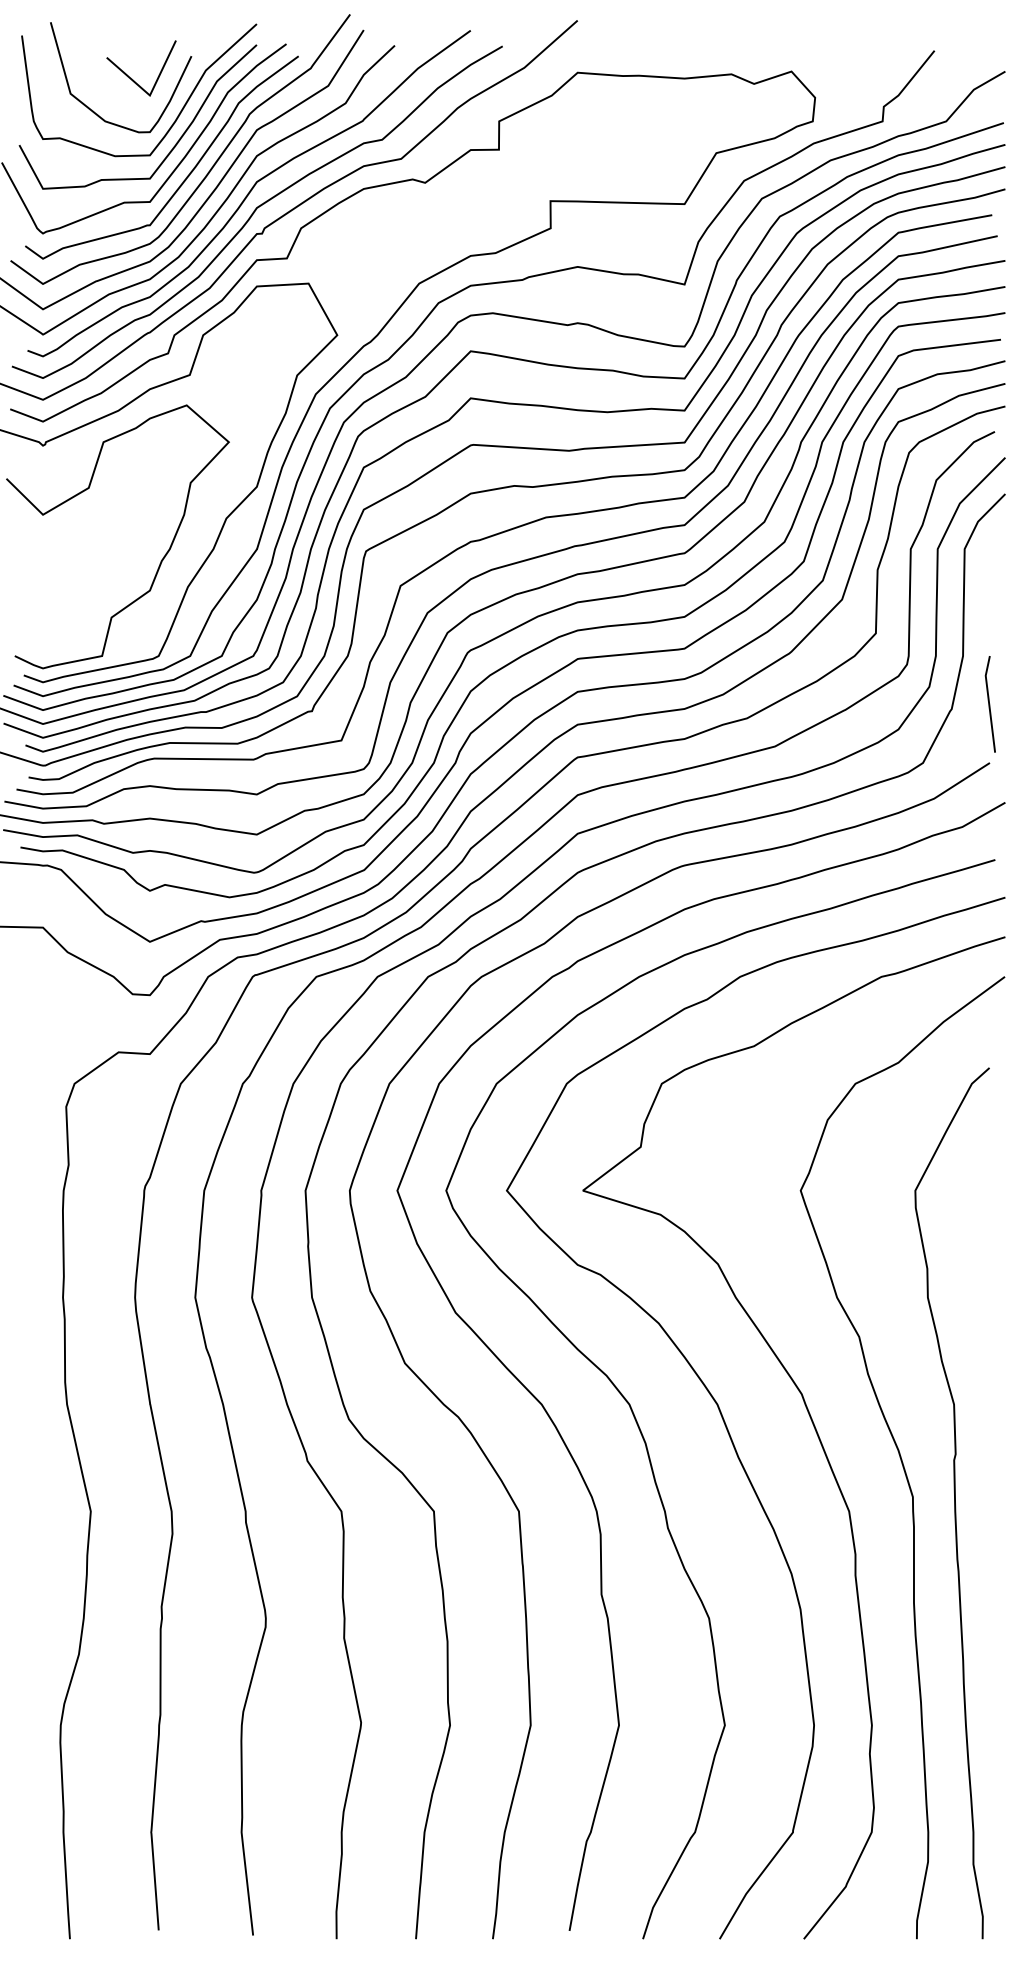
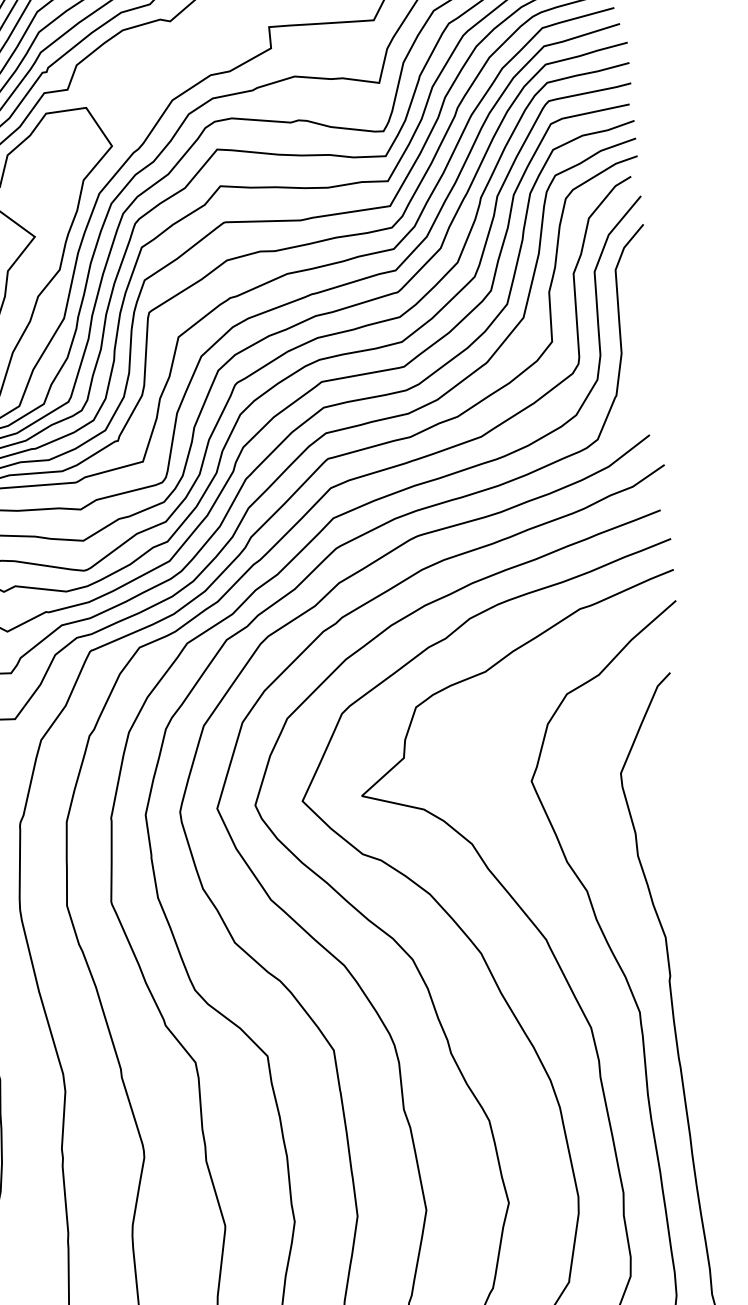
line: (989, 704) -> (645, 389), removed

